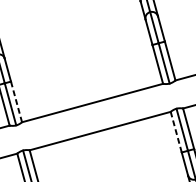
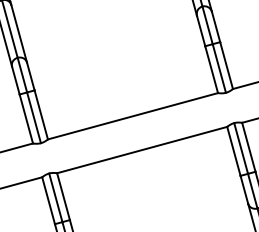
line: (16, 102) -> (41, 115), dashed -> solid
line: (175, 131) -> (233, 150), dashed -> solid

